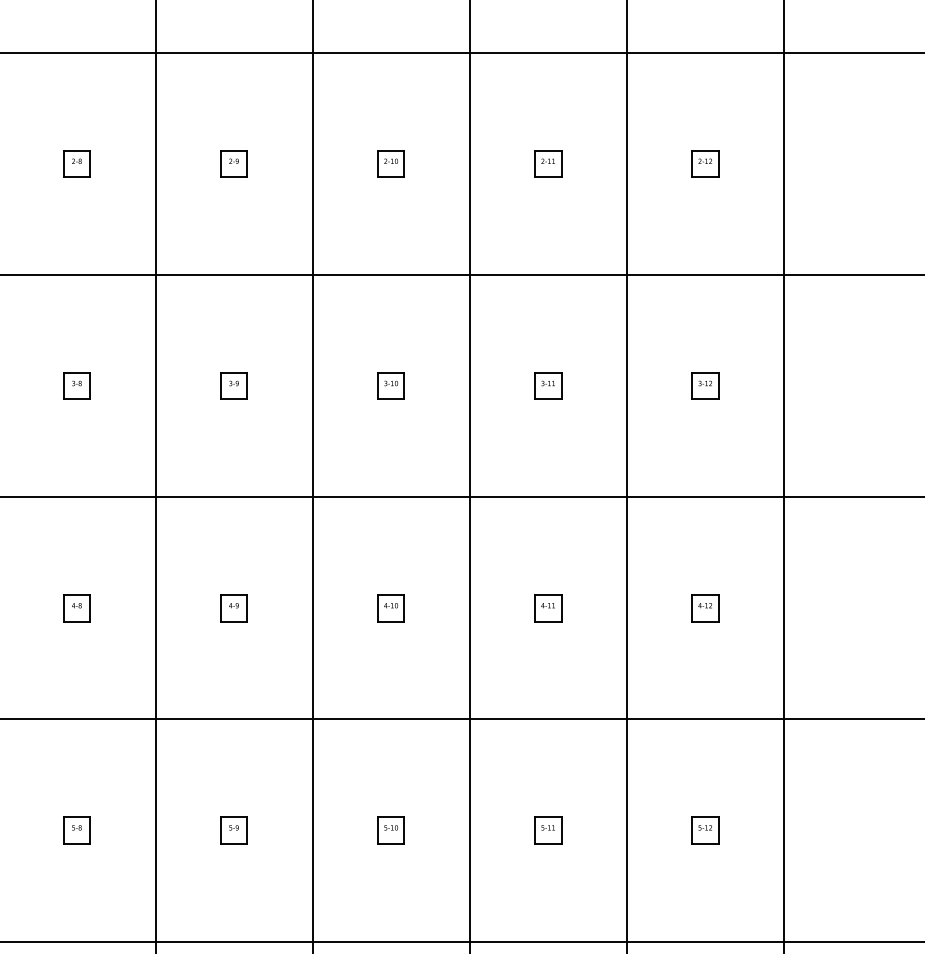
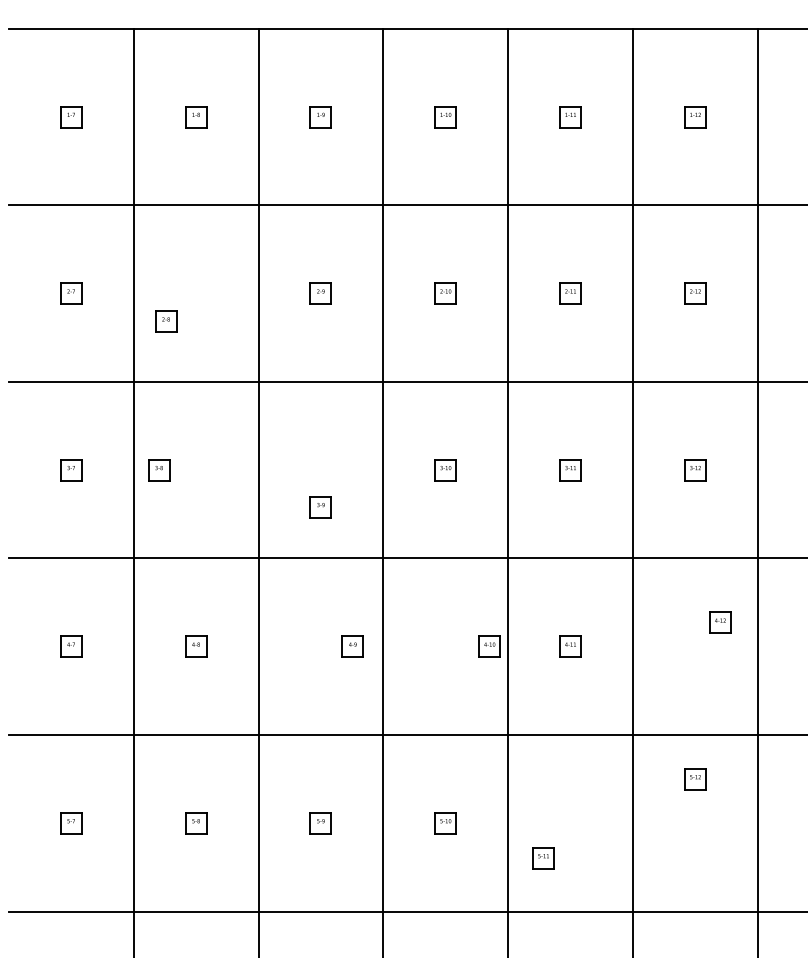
part: (77, 163) -> (166, 321), moved
part: (77, 386) -> (159, 470), moved
part: (233, 386) -> (320, 507), moved
part: (233, 608) -> (352, 646), moved
part: (390, 608) -> (489, 646), moved
part: (705, 608) -> (720, 622), moved
part: (548, 830) -> (543, 858), moved
part: (705, 830) -> (695, 779), moved

